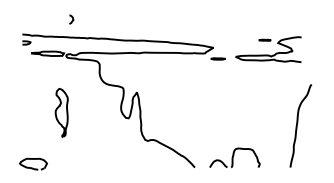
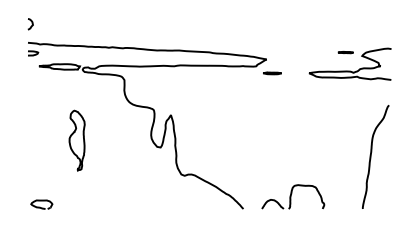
curve: (72, 19) -> (31, 24), moved
part: (268, 49) -> (350, 64), moved
part: (33, 163) -> (41, 203), size x0.62

